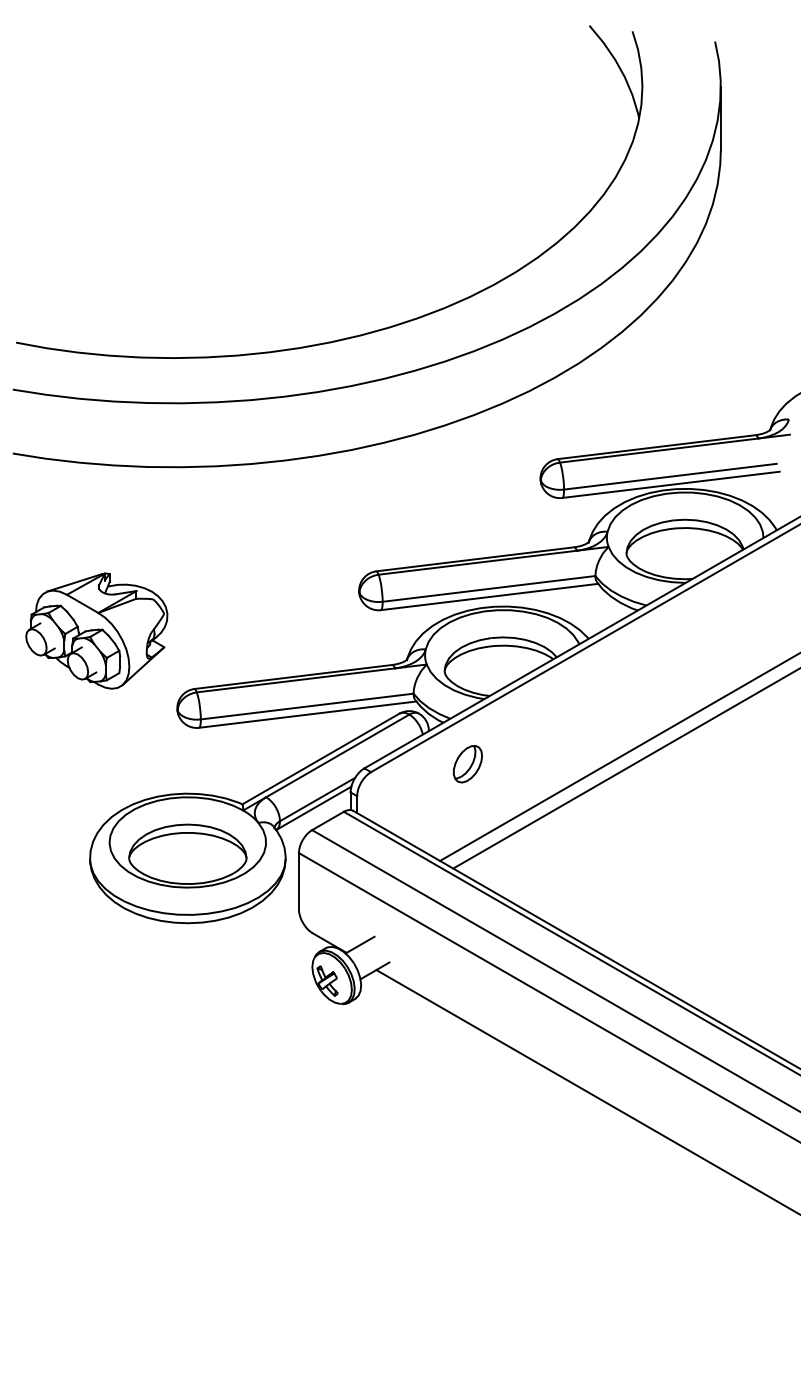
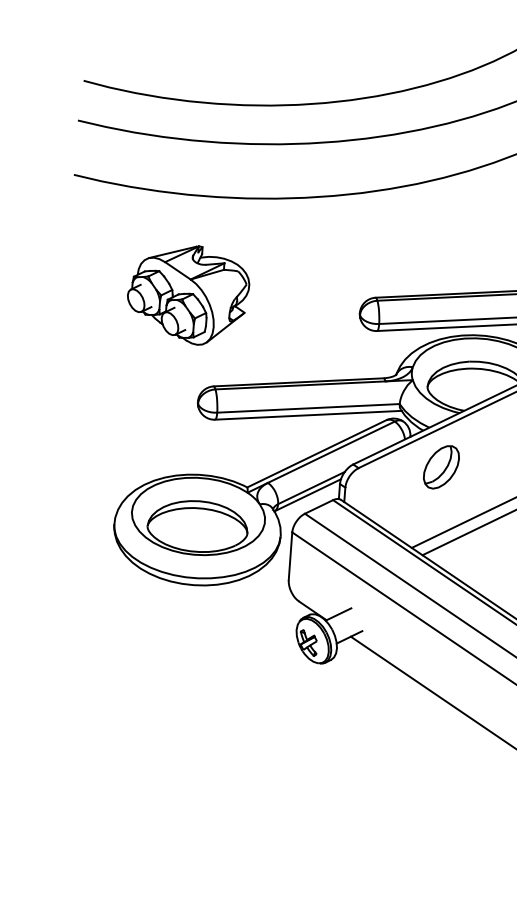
part: (96, 630) -> (188, 294), moved
part: (467, 764) -> (441, 467), size x1.4

